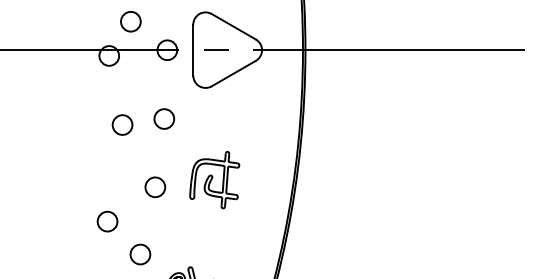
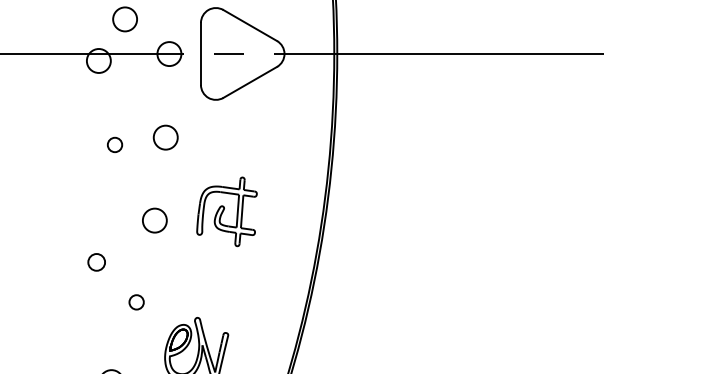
circle: (122, 124) -> (114, 144), size x0.6
circle: (107, 221) -> (96, 262), size x0.7
circle: (140, 254) -> (136, 302), size x0.6

